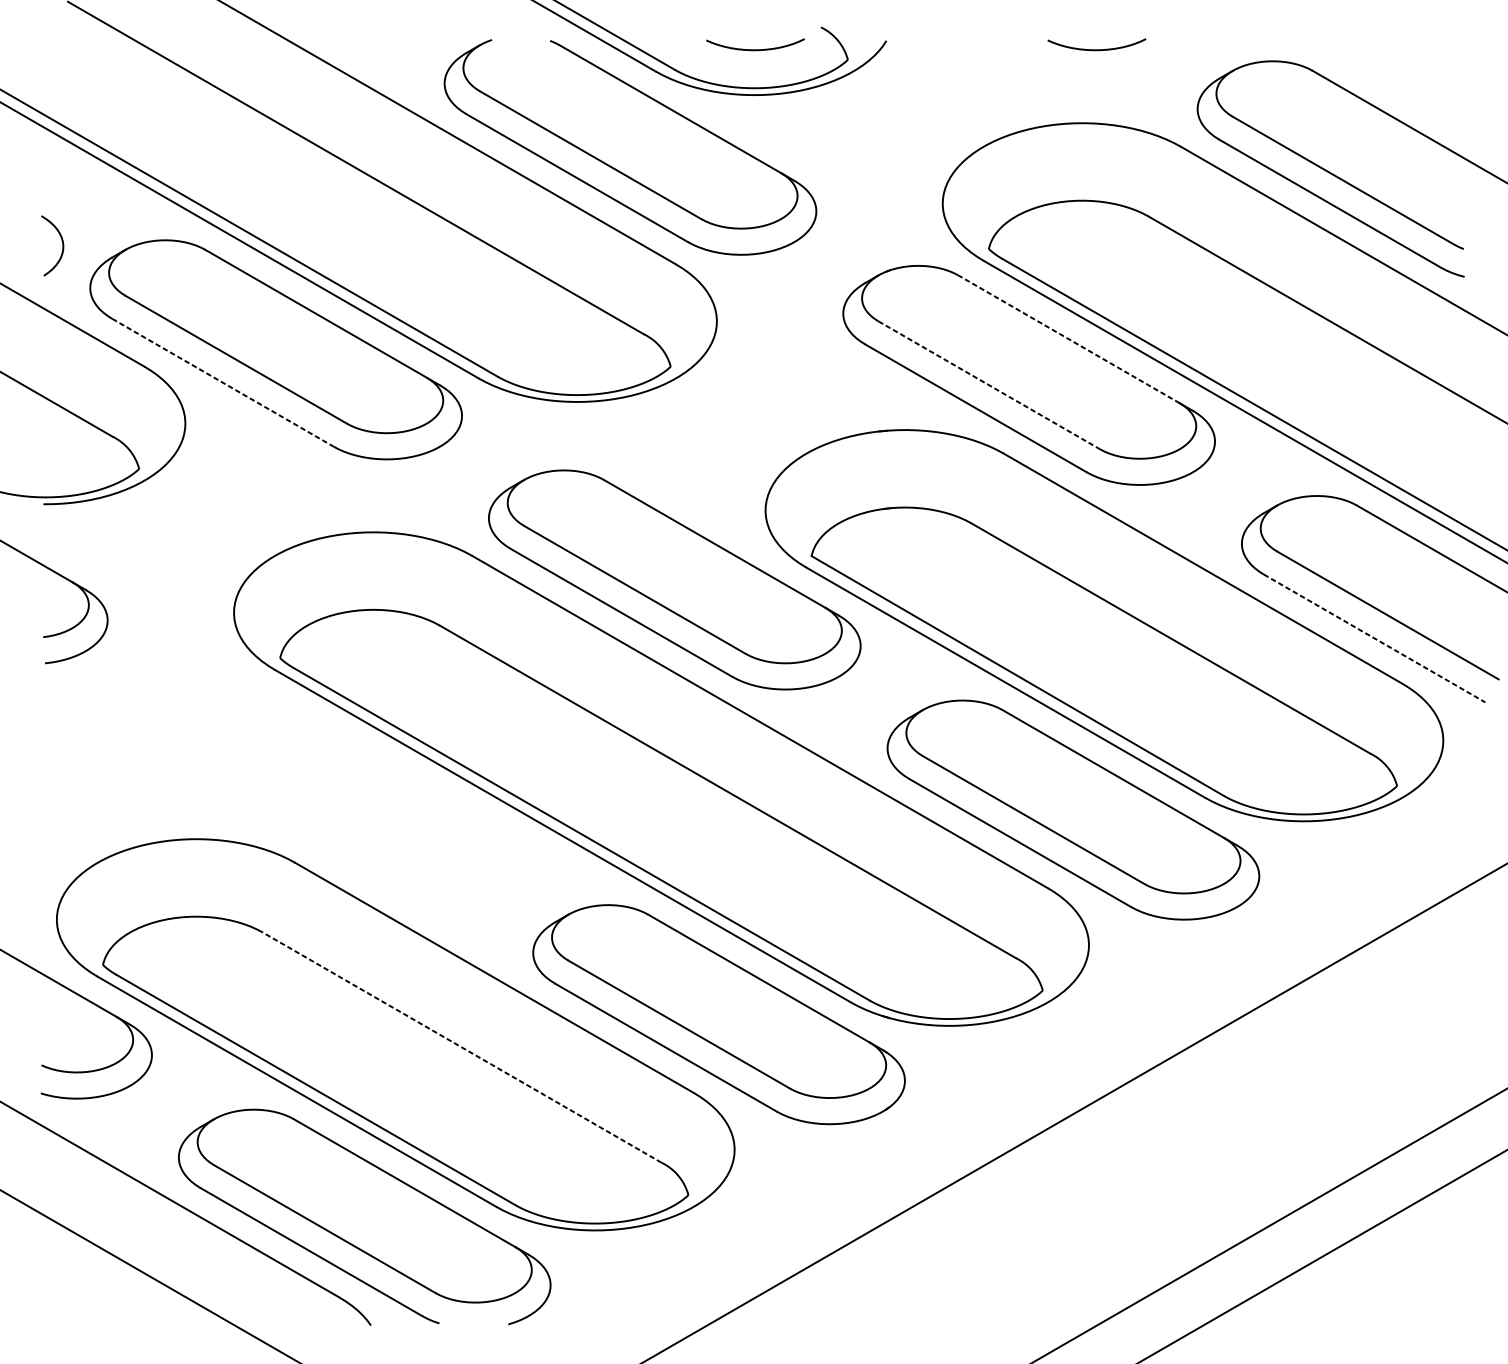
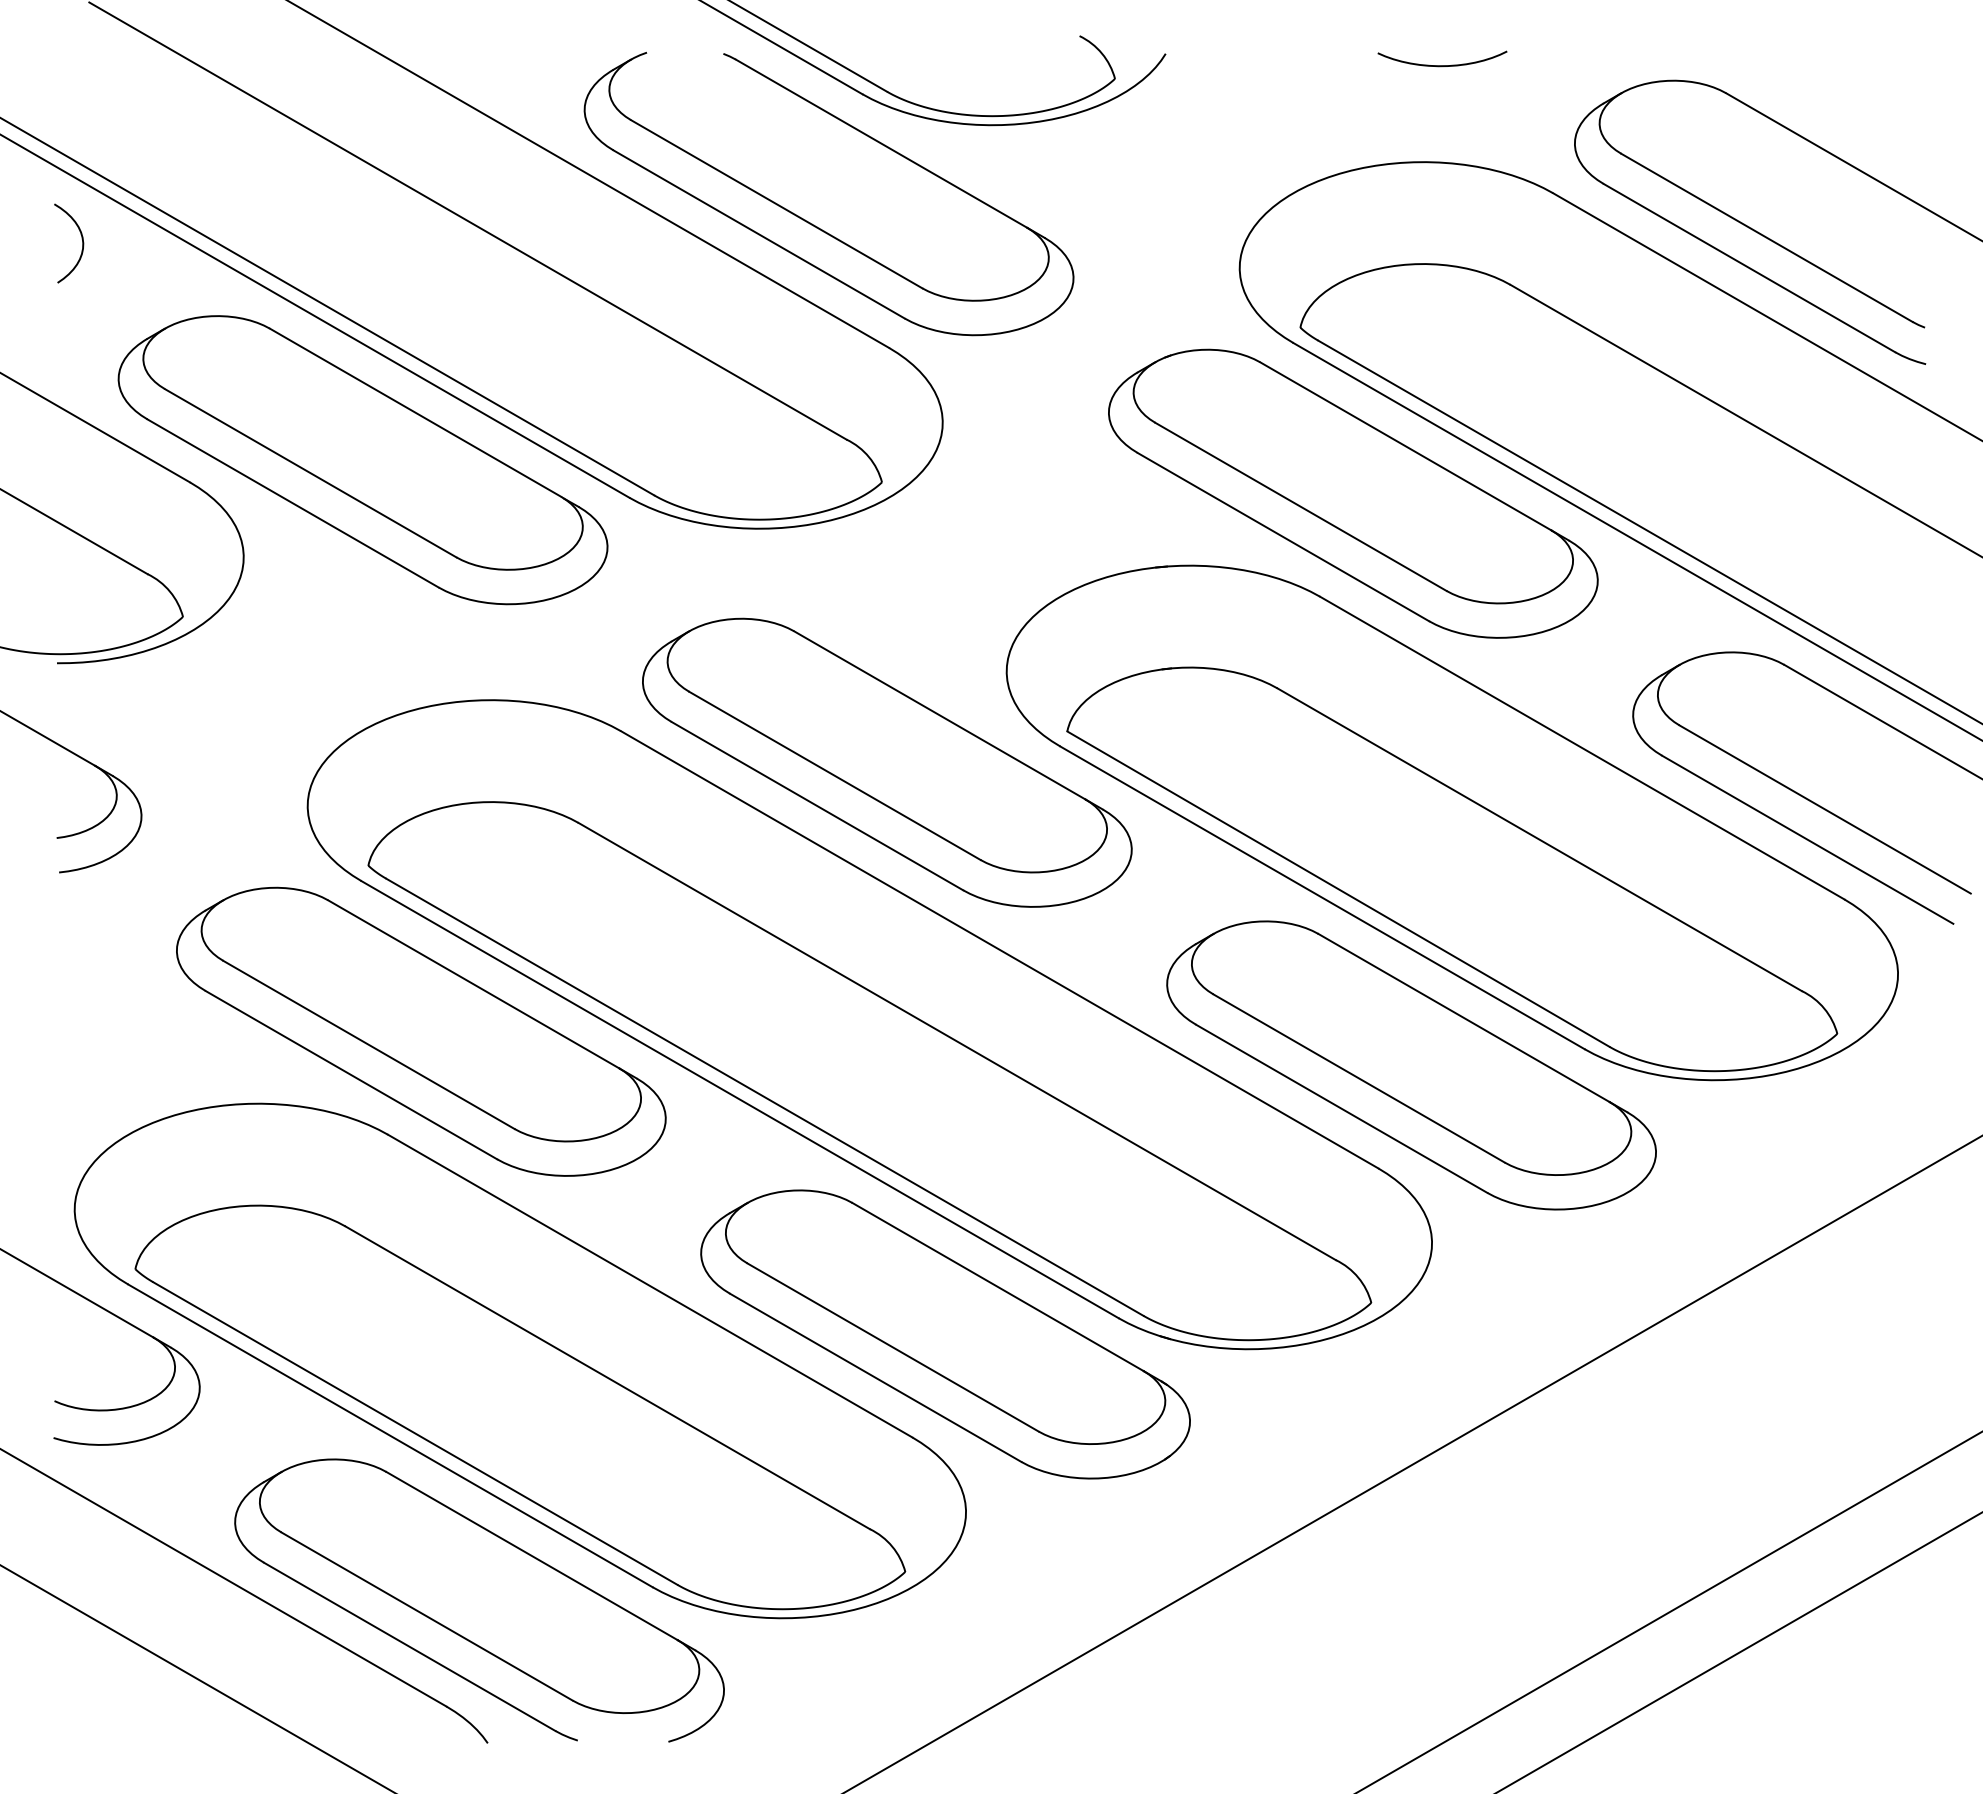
curve: (755, 49) -> (993, 65), removed
curve: (62, 242) -> (81, 239), moved
line: (1068, 339) -> (1405, 446), dashed -> solid
line: (223, 382) -> (293, 503), dashed -> solid
line: (989, 385) -> (1301, 507), dashed -> solid
line: (1375, 639) -> (1808, 840), dashed -> solid
part: (320, 784) -> (421, 1031), added
line: (462, 1047) -> (607, 1377), dashed -> solid

